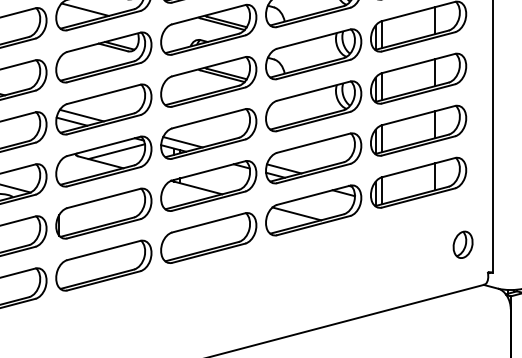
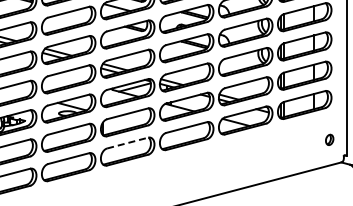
part: (462, 244) -> (329, 139), size x0.7
line: (105, 249) -> (128, 142), solid -> dashed

